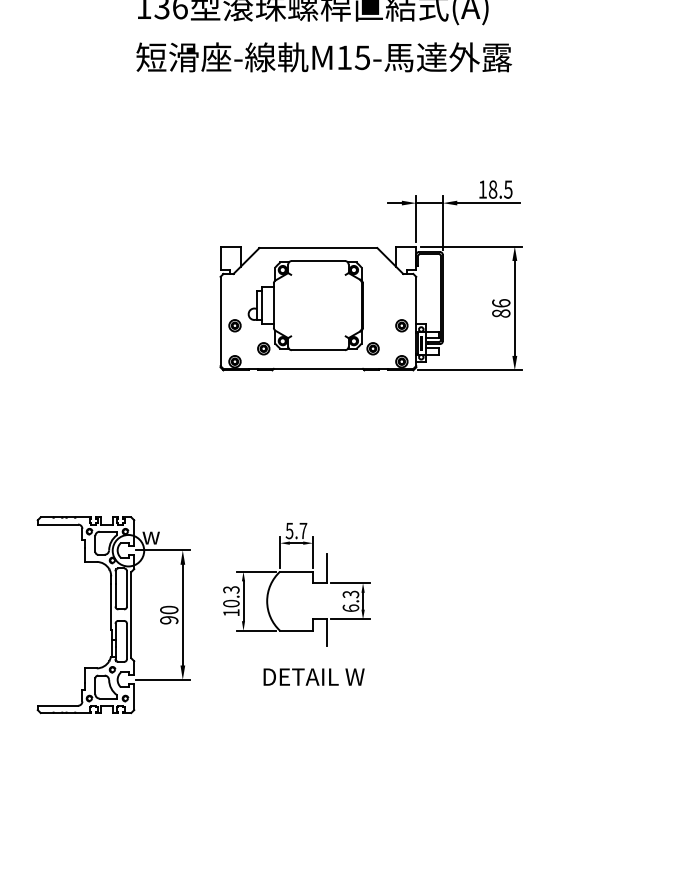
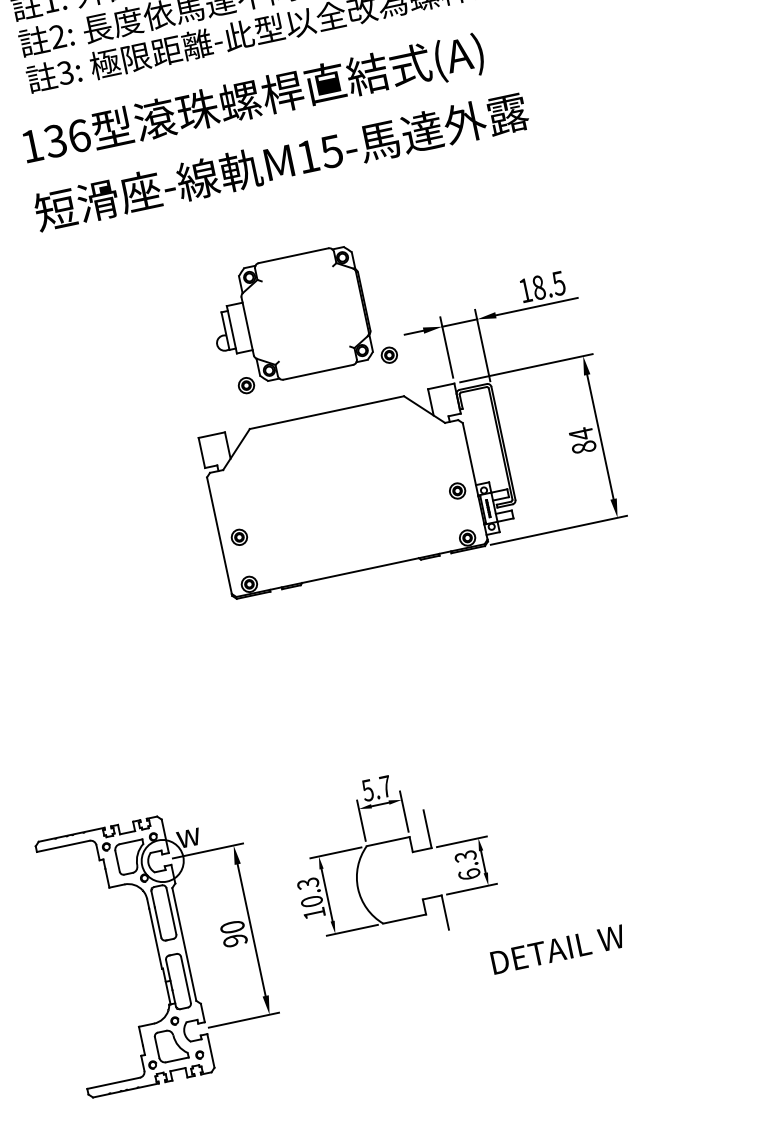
text: (501, 302) -> (581, 432), 86 -> 84
part: (313, 307) -> (300, 317), moved
text: (313, 676) -> (557, 948), moved

